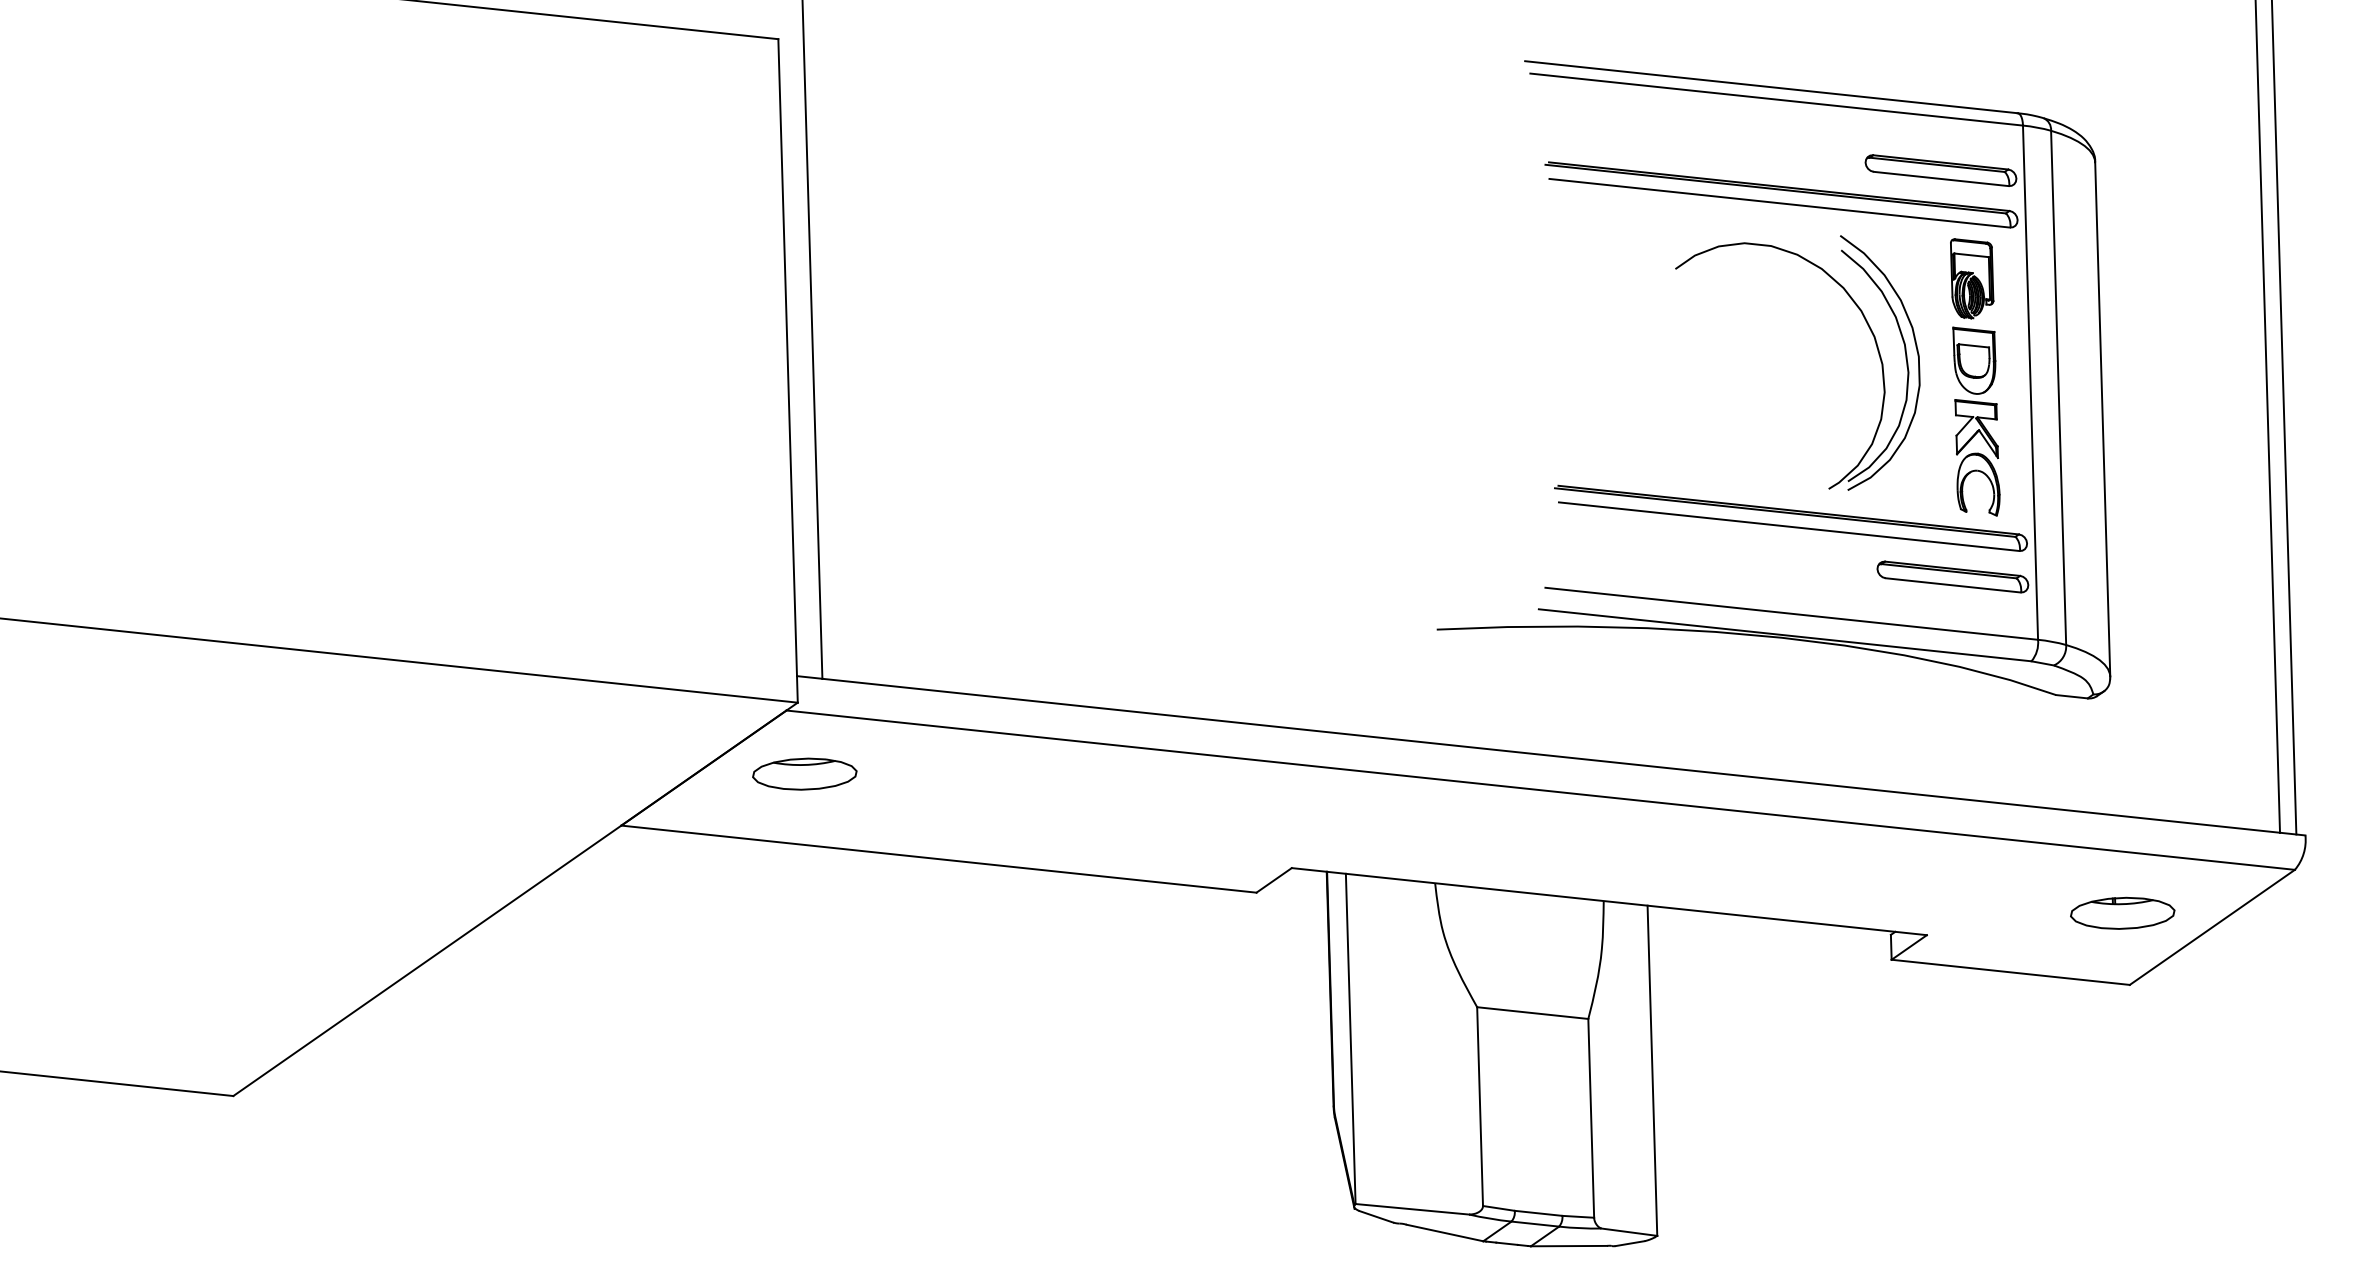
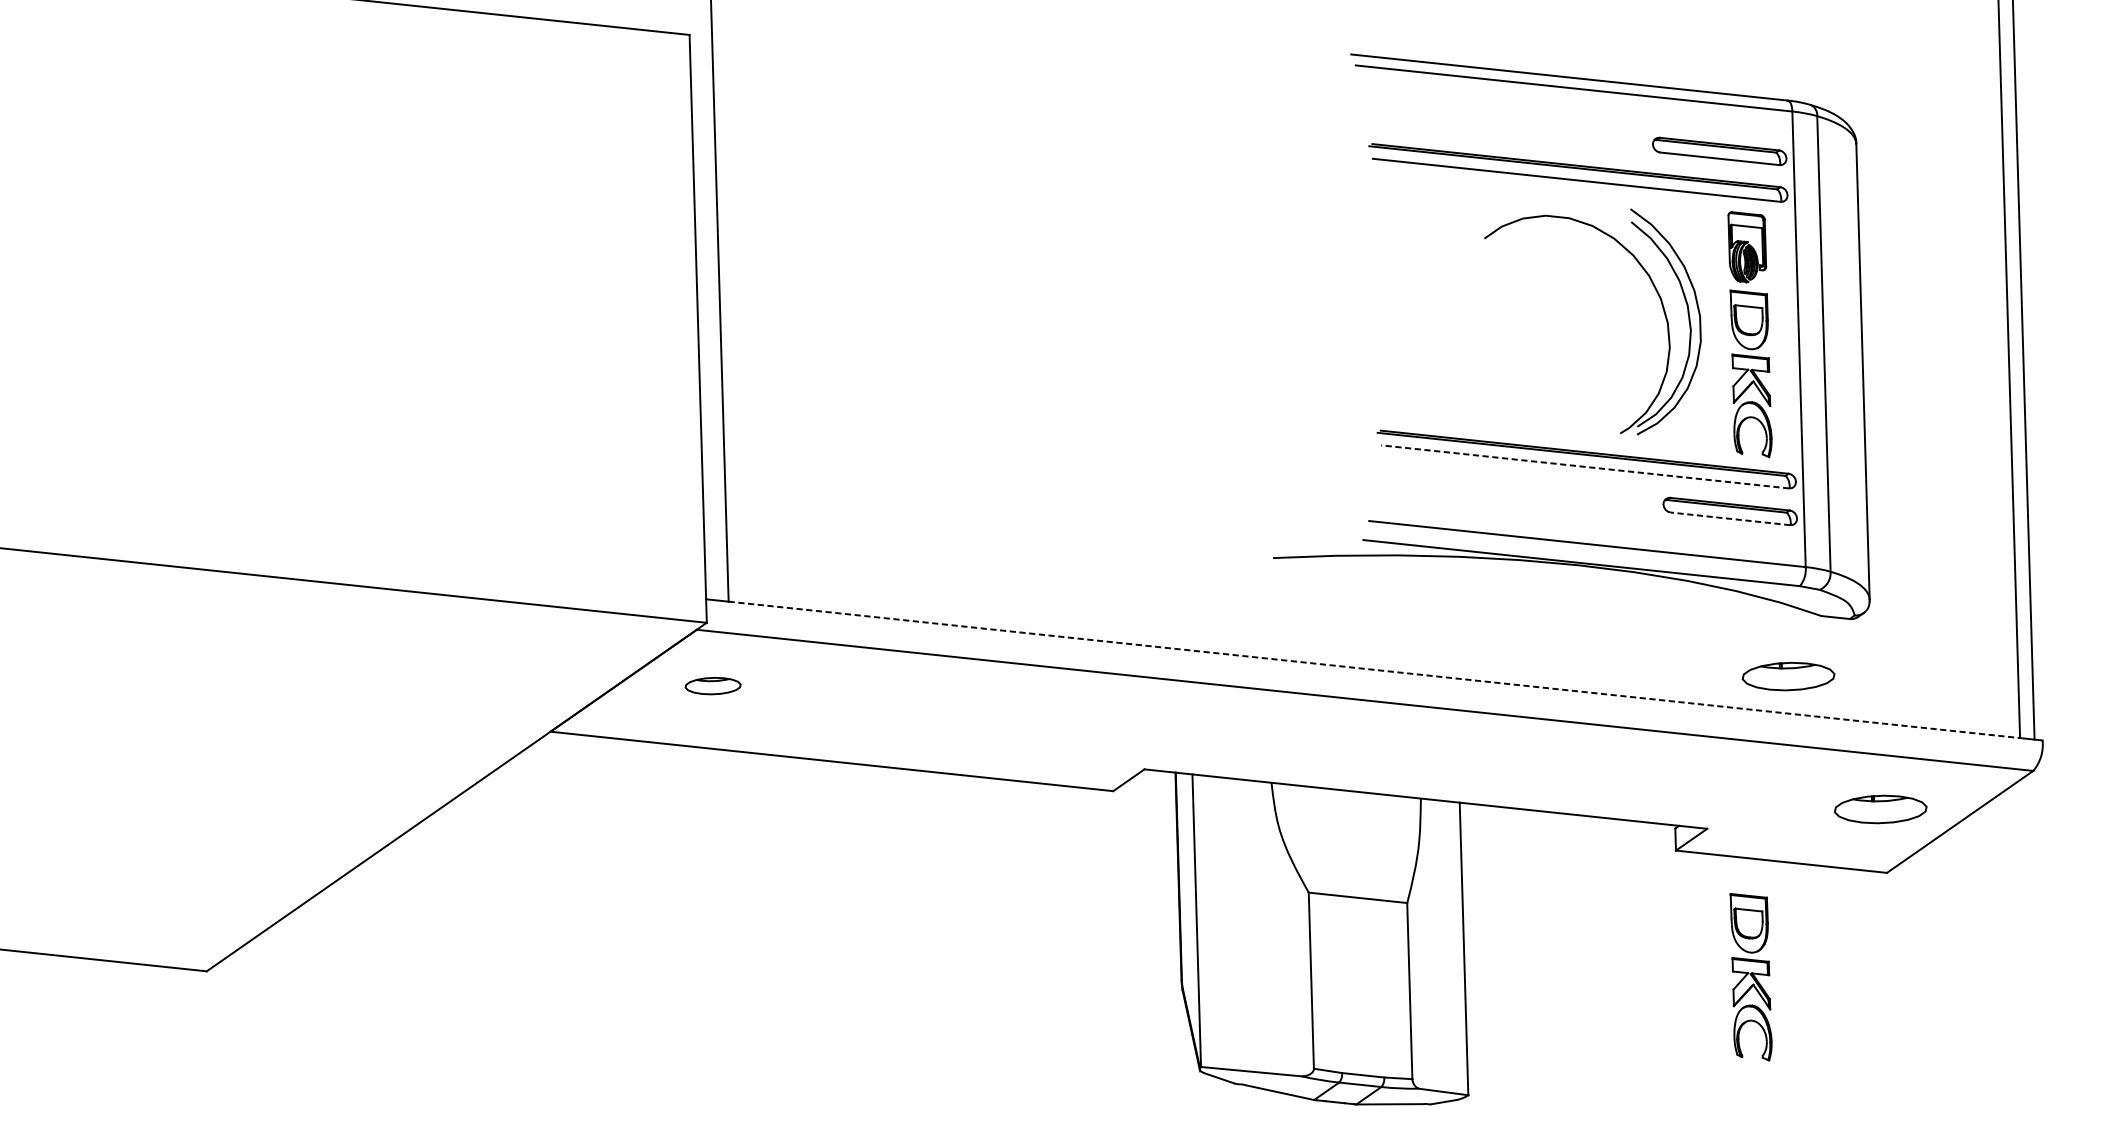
line: (1789, 526) -> (1585, 466), solid -> dashed
line: (1953, 585) -> (1730, 518), solid -> dashed
line: (1551, 755) -> (1374, 669), solid -> dashed
part: (2018, 762) -> (1788, 675), added
part: (804, 773) -> (712, 685), size x0.6
part: (1976, 1102) -> (1751, 977), added

